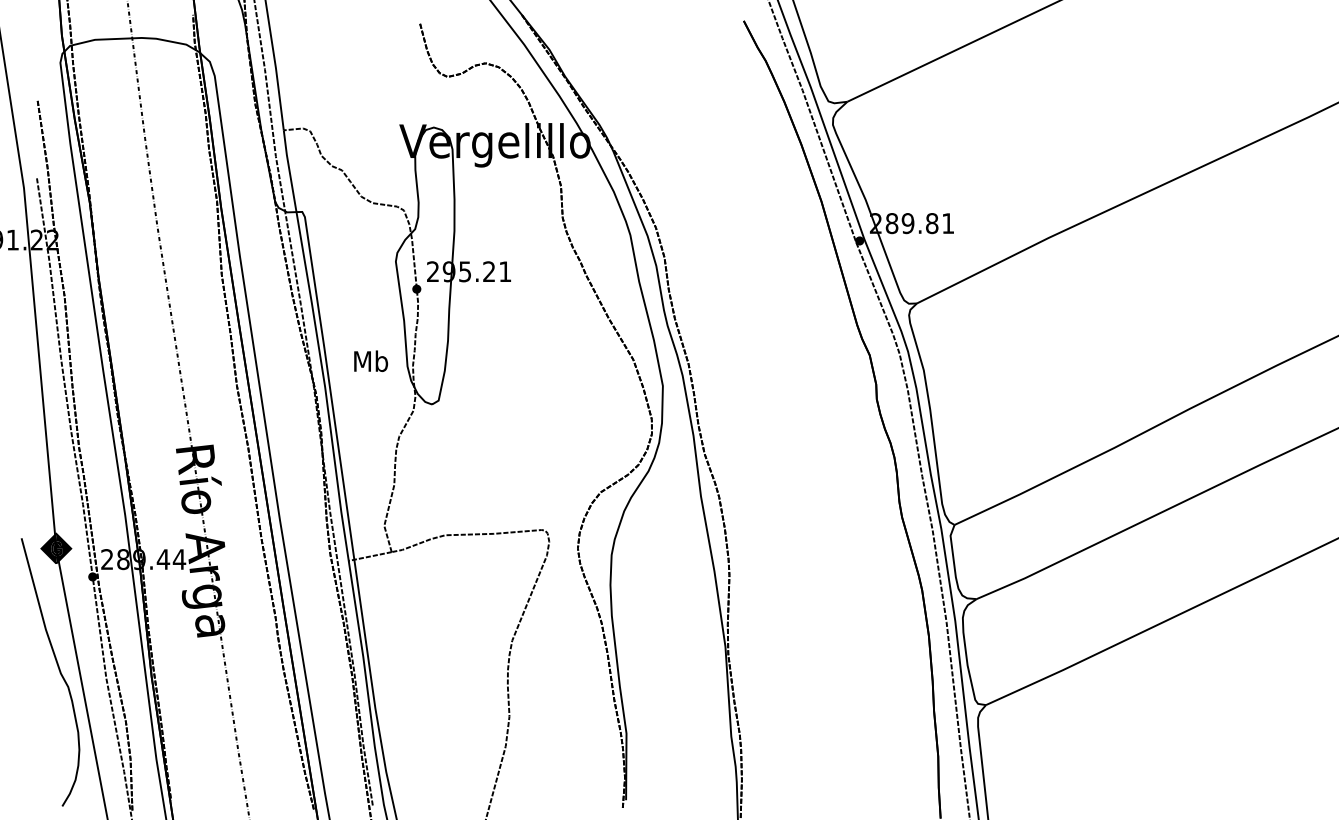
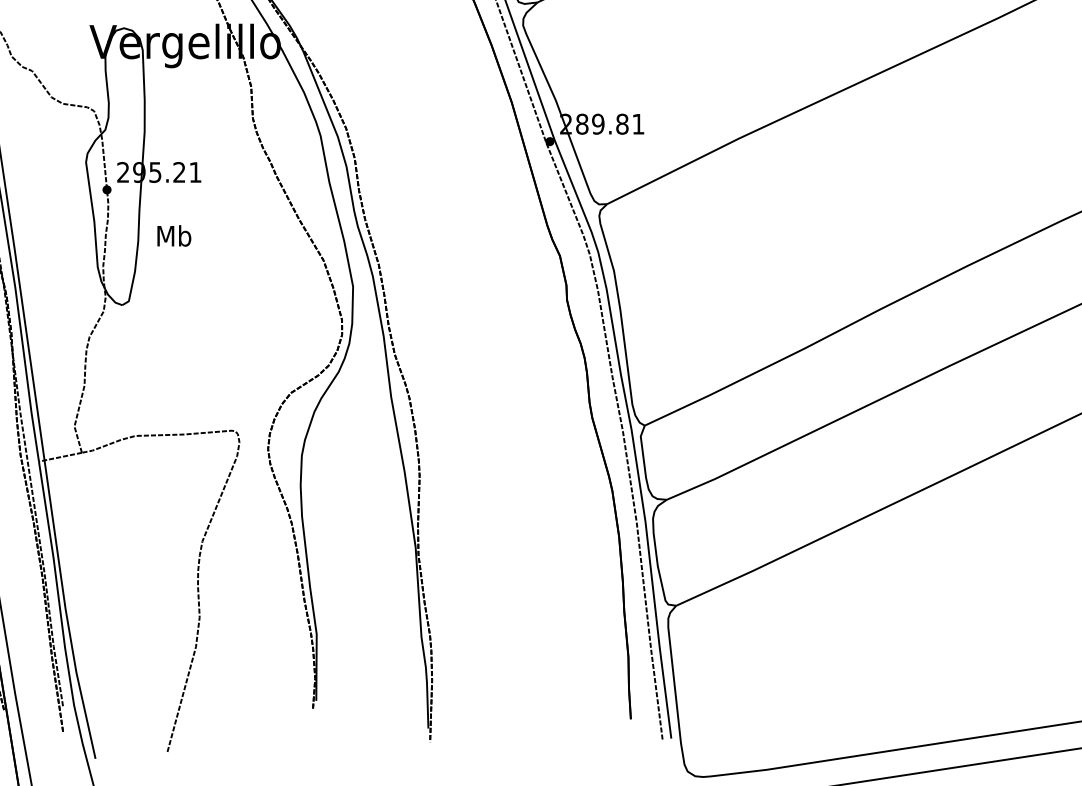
text: (371, 361) -> (174, 236), moved

